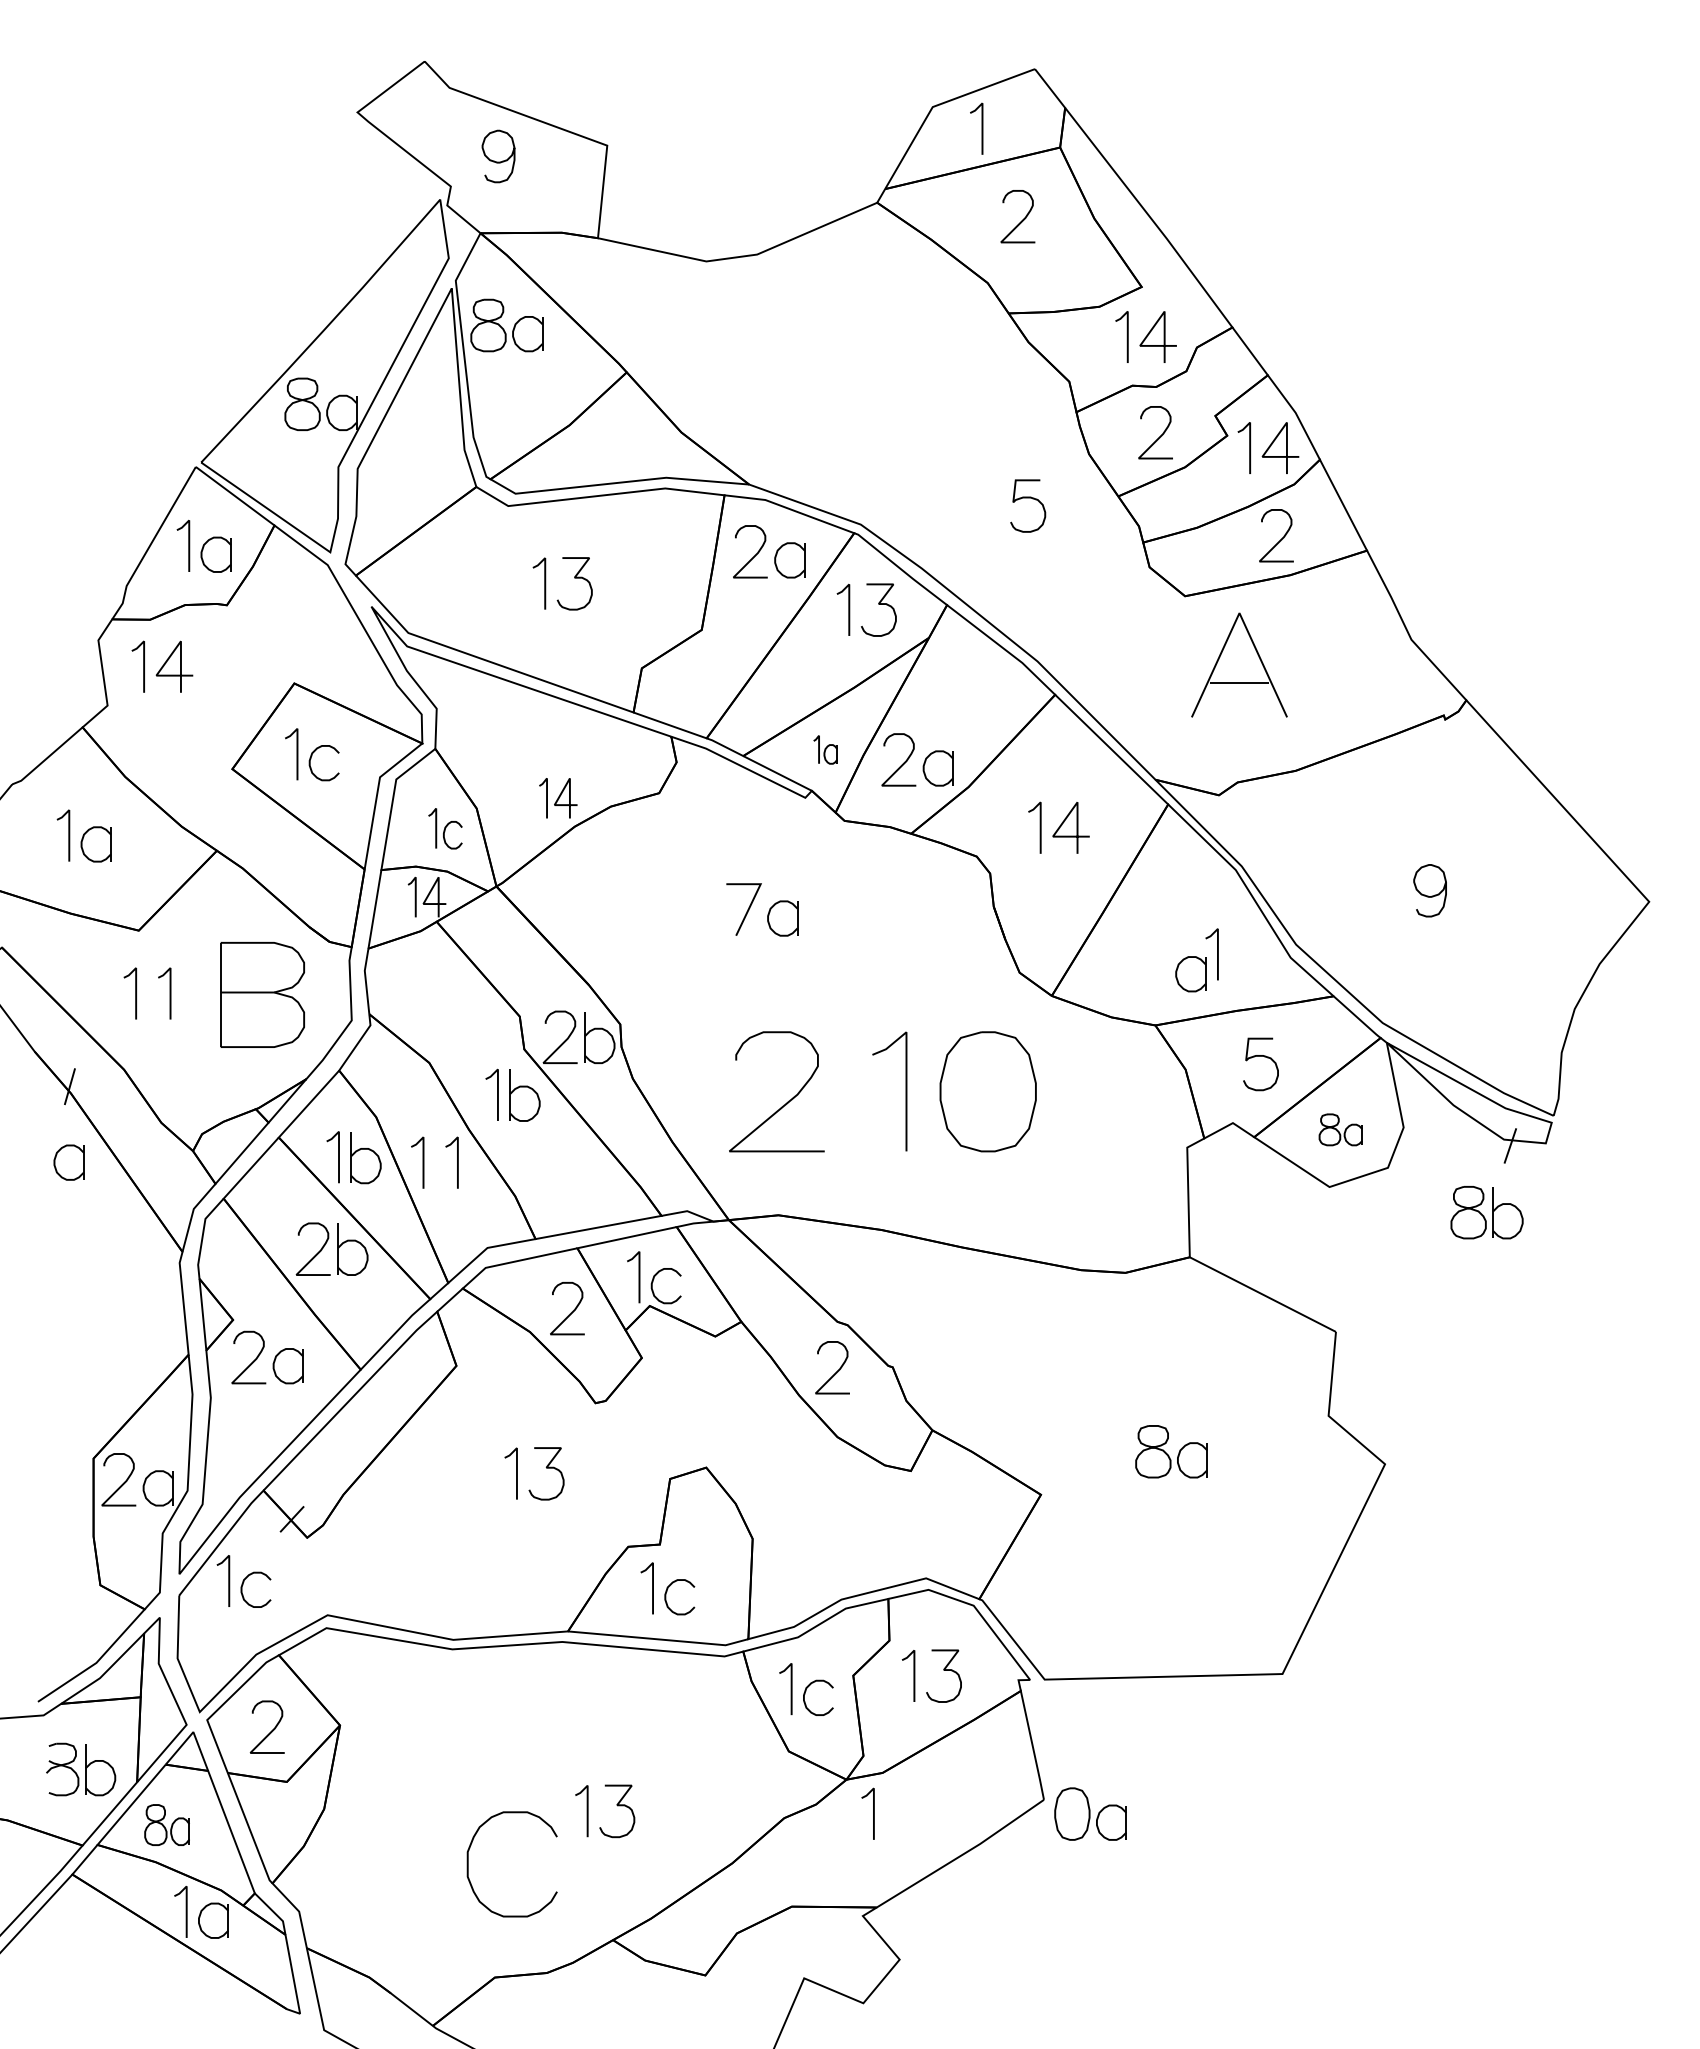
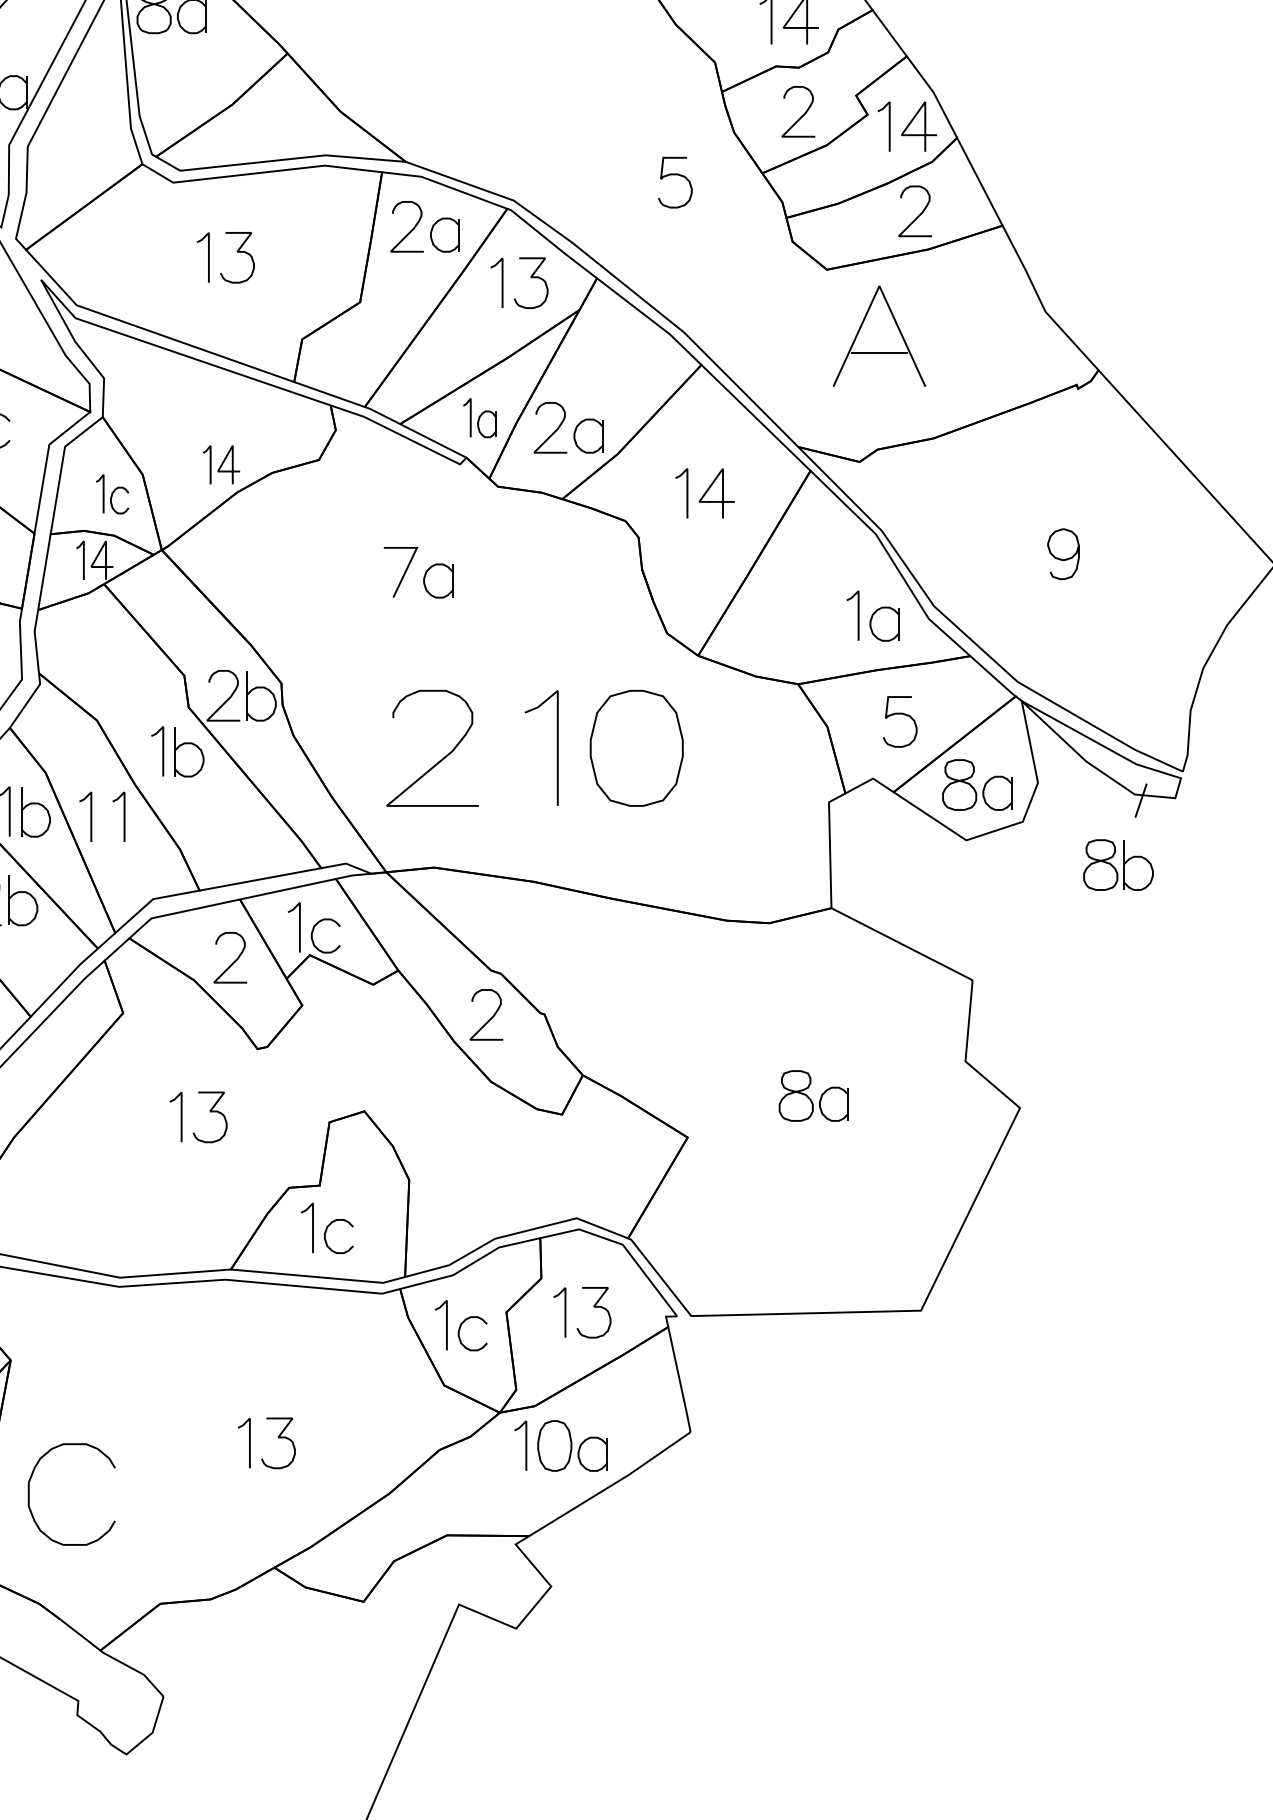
part: (825, 749) -> (479, 417), size x1.43
part: (1190, 974) -> (884, 624), moved
part: (1340, 1129) -> (976, 784), size x1.67
part: (1090, 1813) -> (572, 1445), moved
curve: (468, 1864) -> (29, 1494), moved

